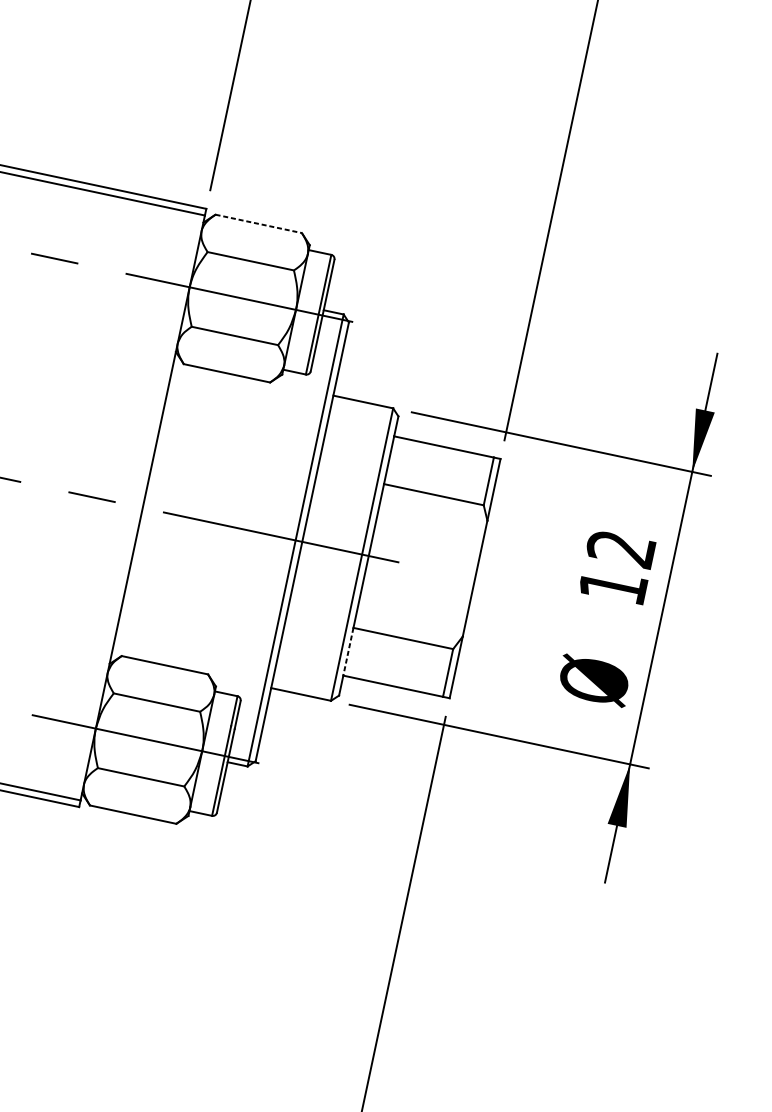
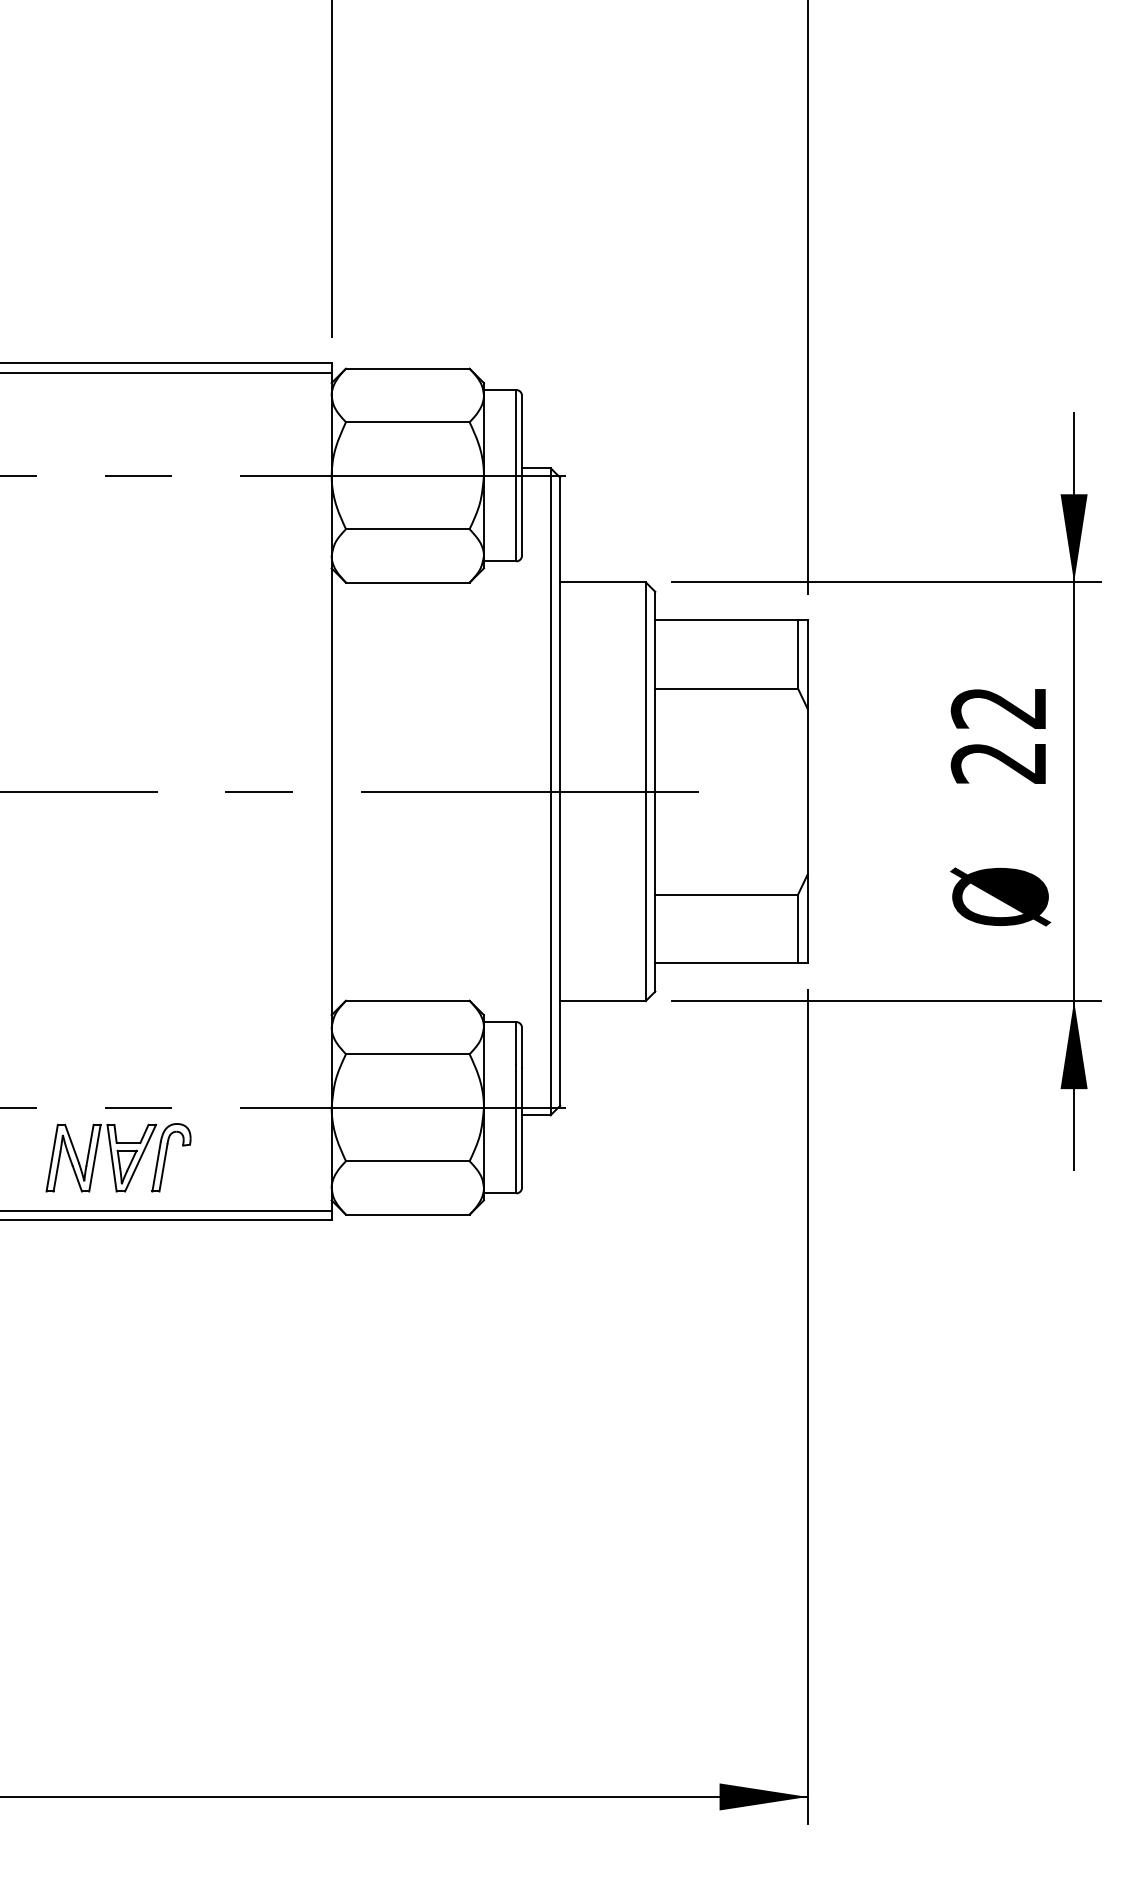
line: (258, 223) -> (407, 368), dashed -> solid
text: (611, 587) -> (997, 763), 12 -> 22
line: (348, 652) -> (655, 929), dashed -> solid

